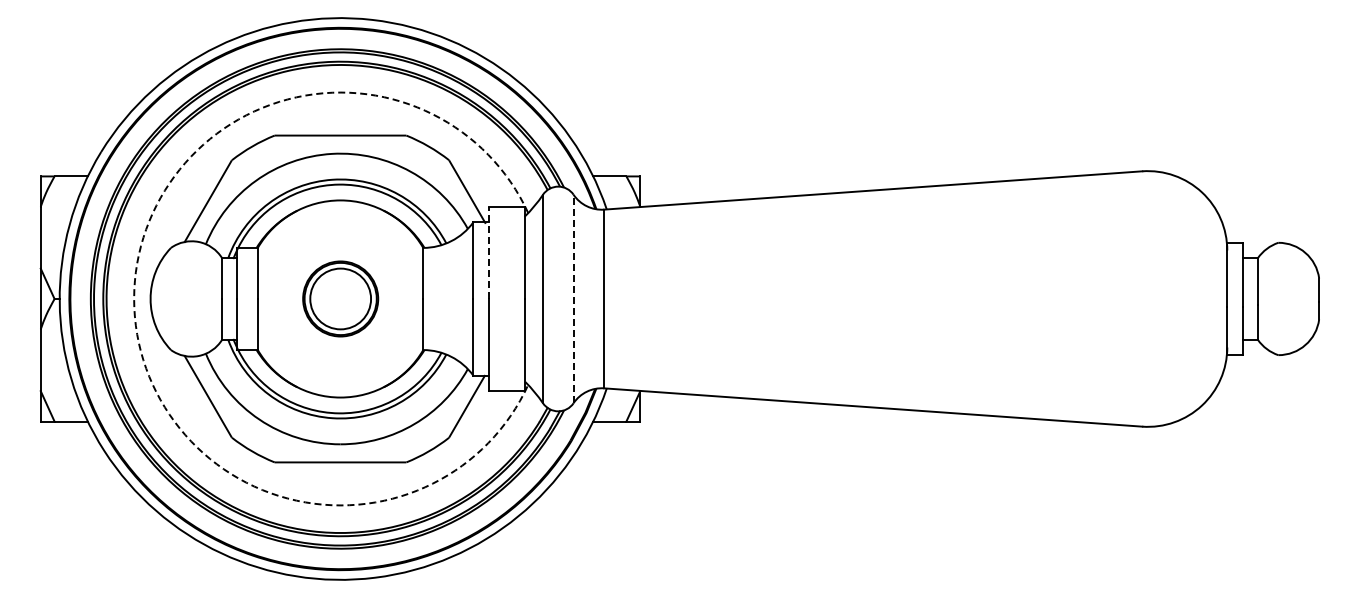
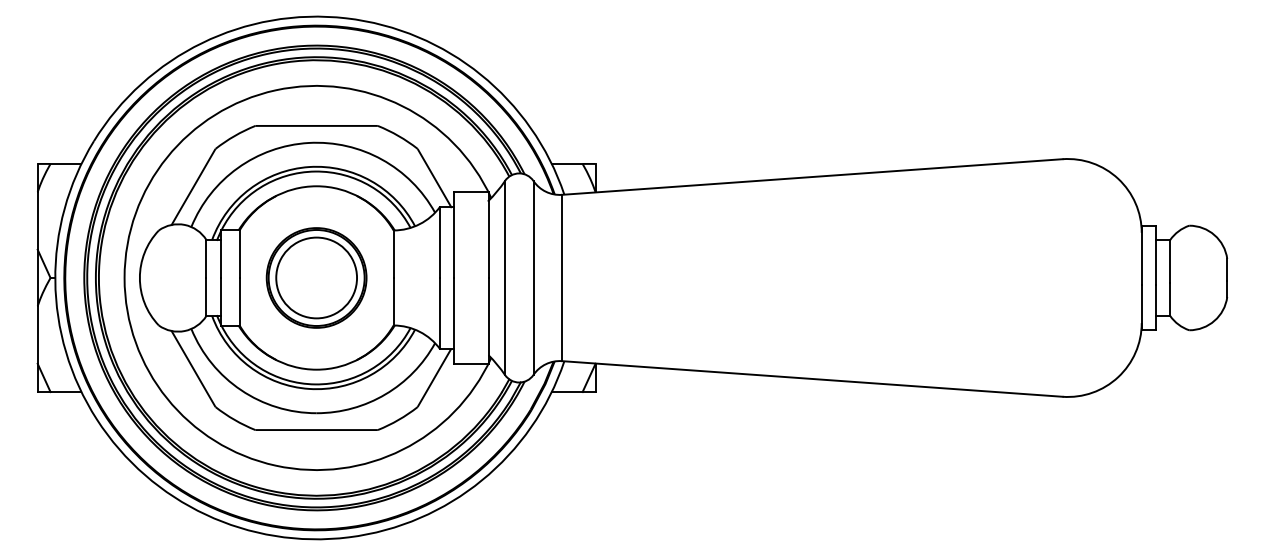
line: (488, 253) -> (454, 235), dashed -> solid
arc: (134, 298) -> (124, 277), dashed -> solid
part: (340, 298) -> (316, 277), size x1.43
line: (573, 298) -> (533, 277), dashed -> solid

